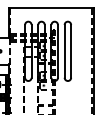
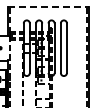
line: (51, 7) -> (48, 7), solid -> dashed

